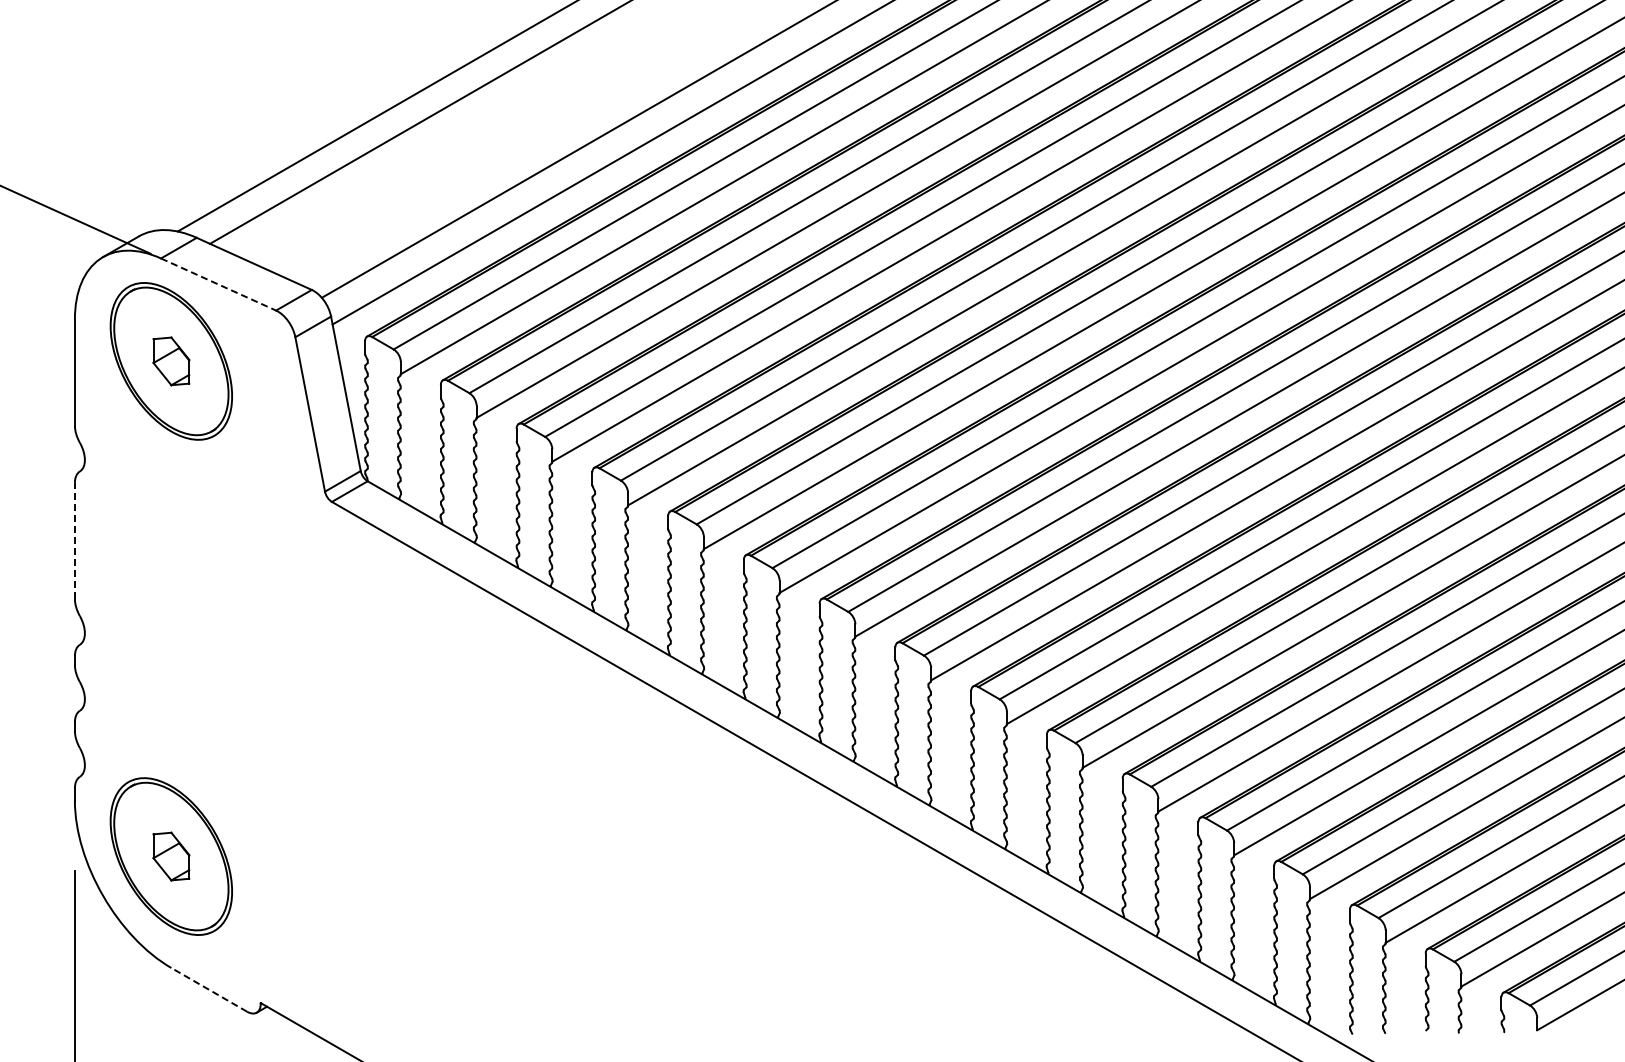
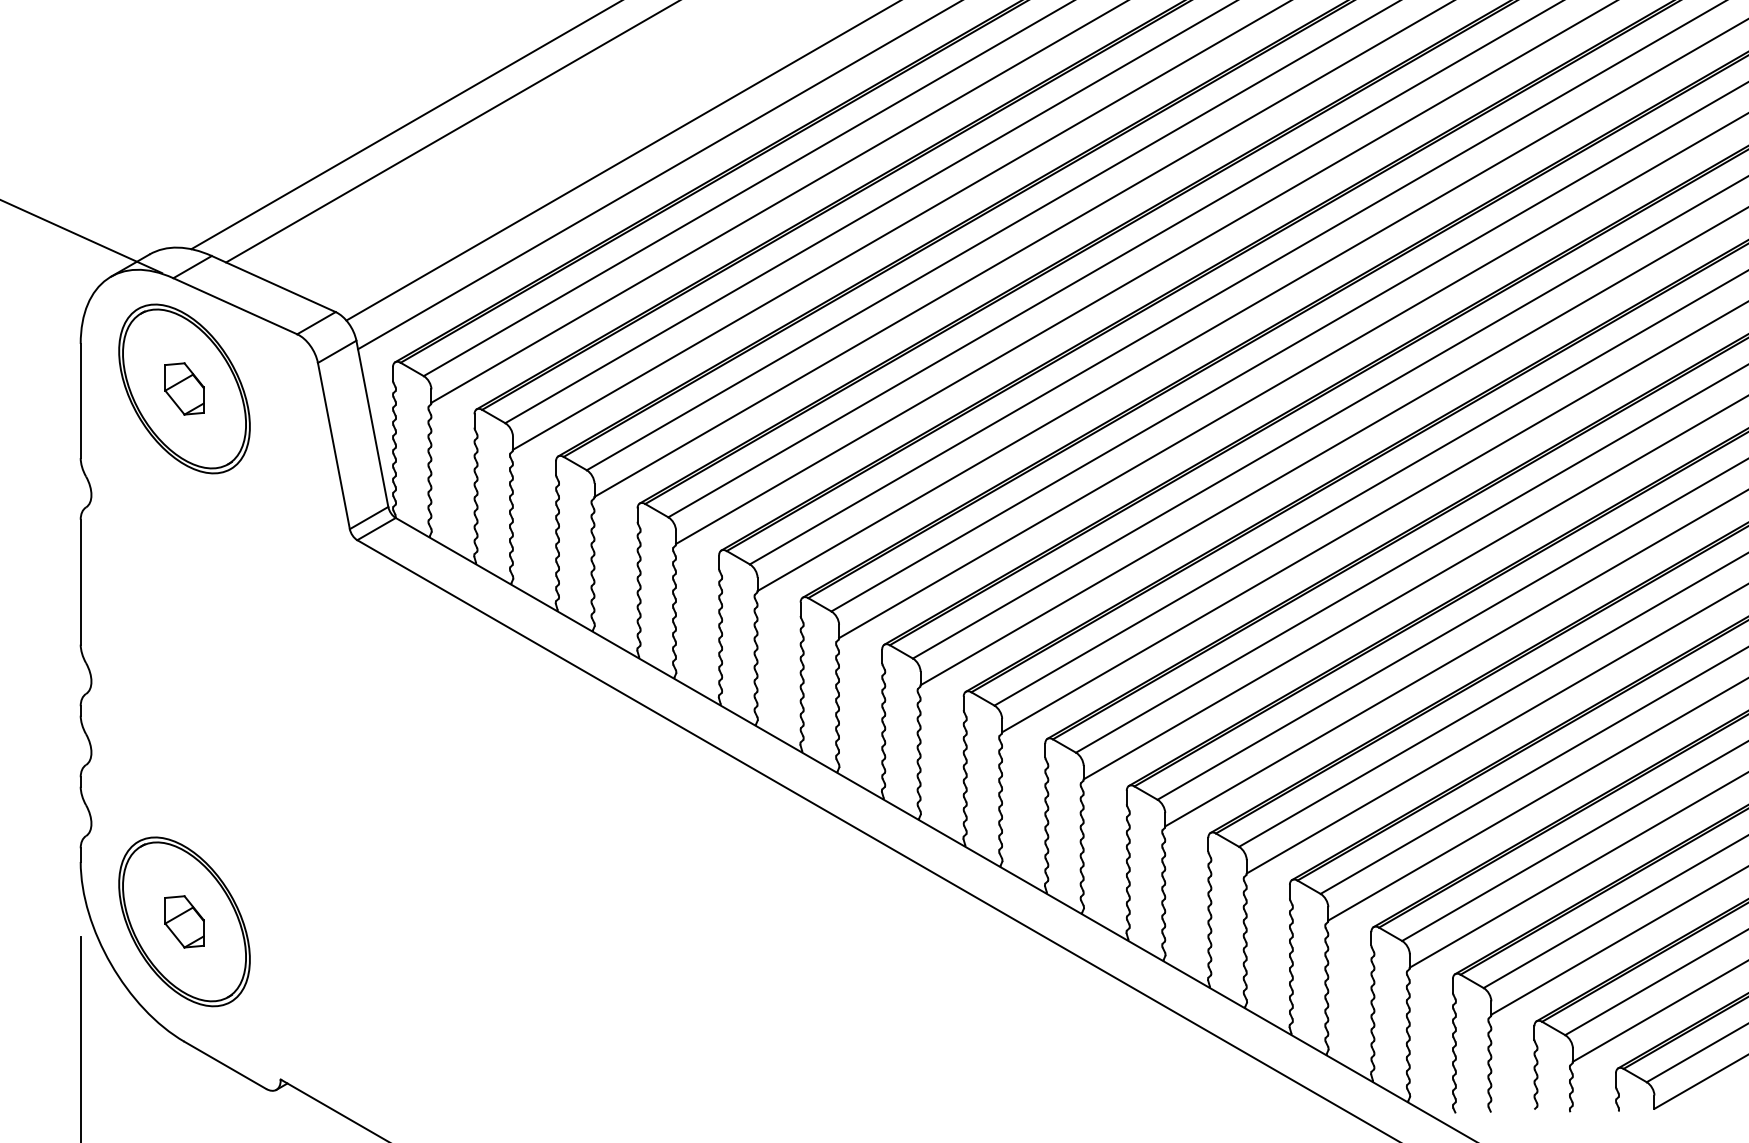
line: (219, 284) -> (236, 306), dashed -> solid
line: (74, 540) -> (80, 581), dashed -> solid
line: (209, 989) -> (225, 1064), dashed -> solid

